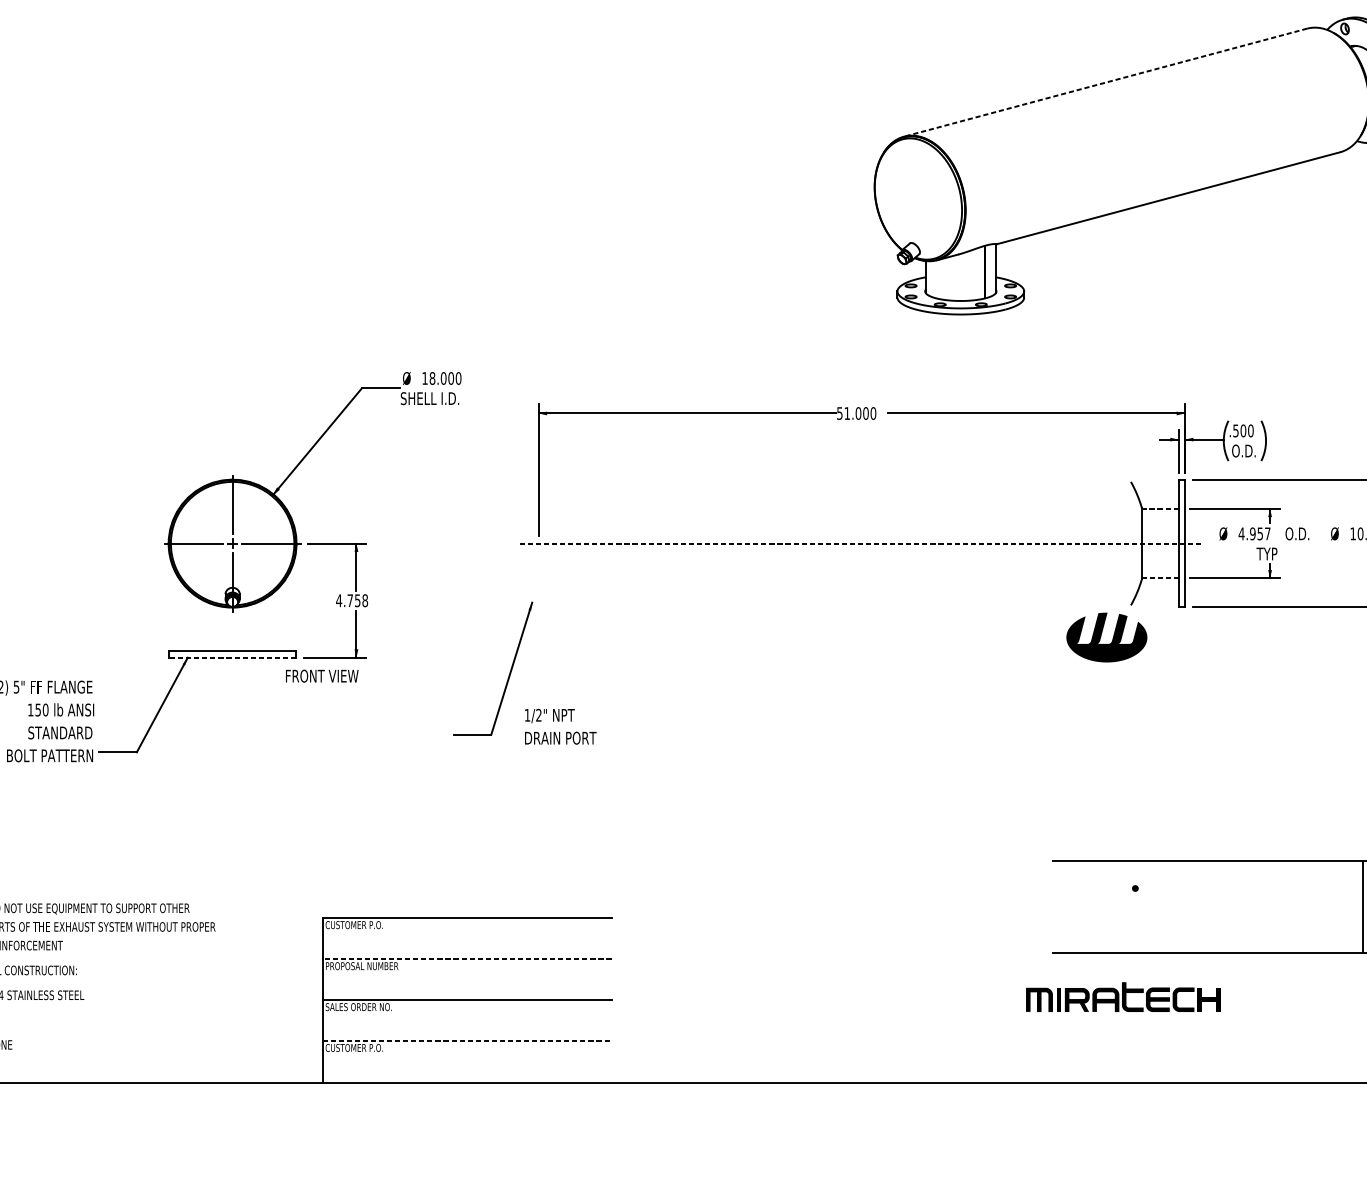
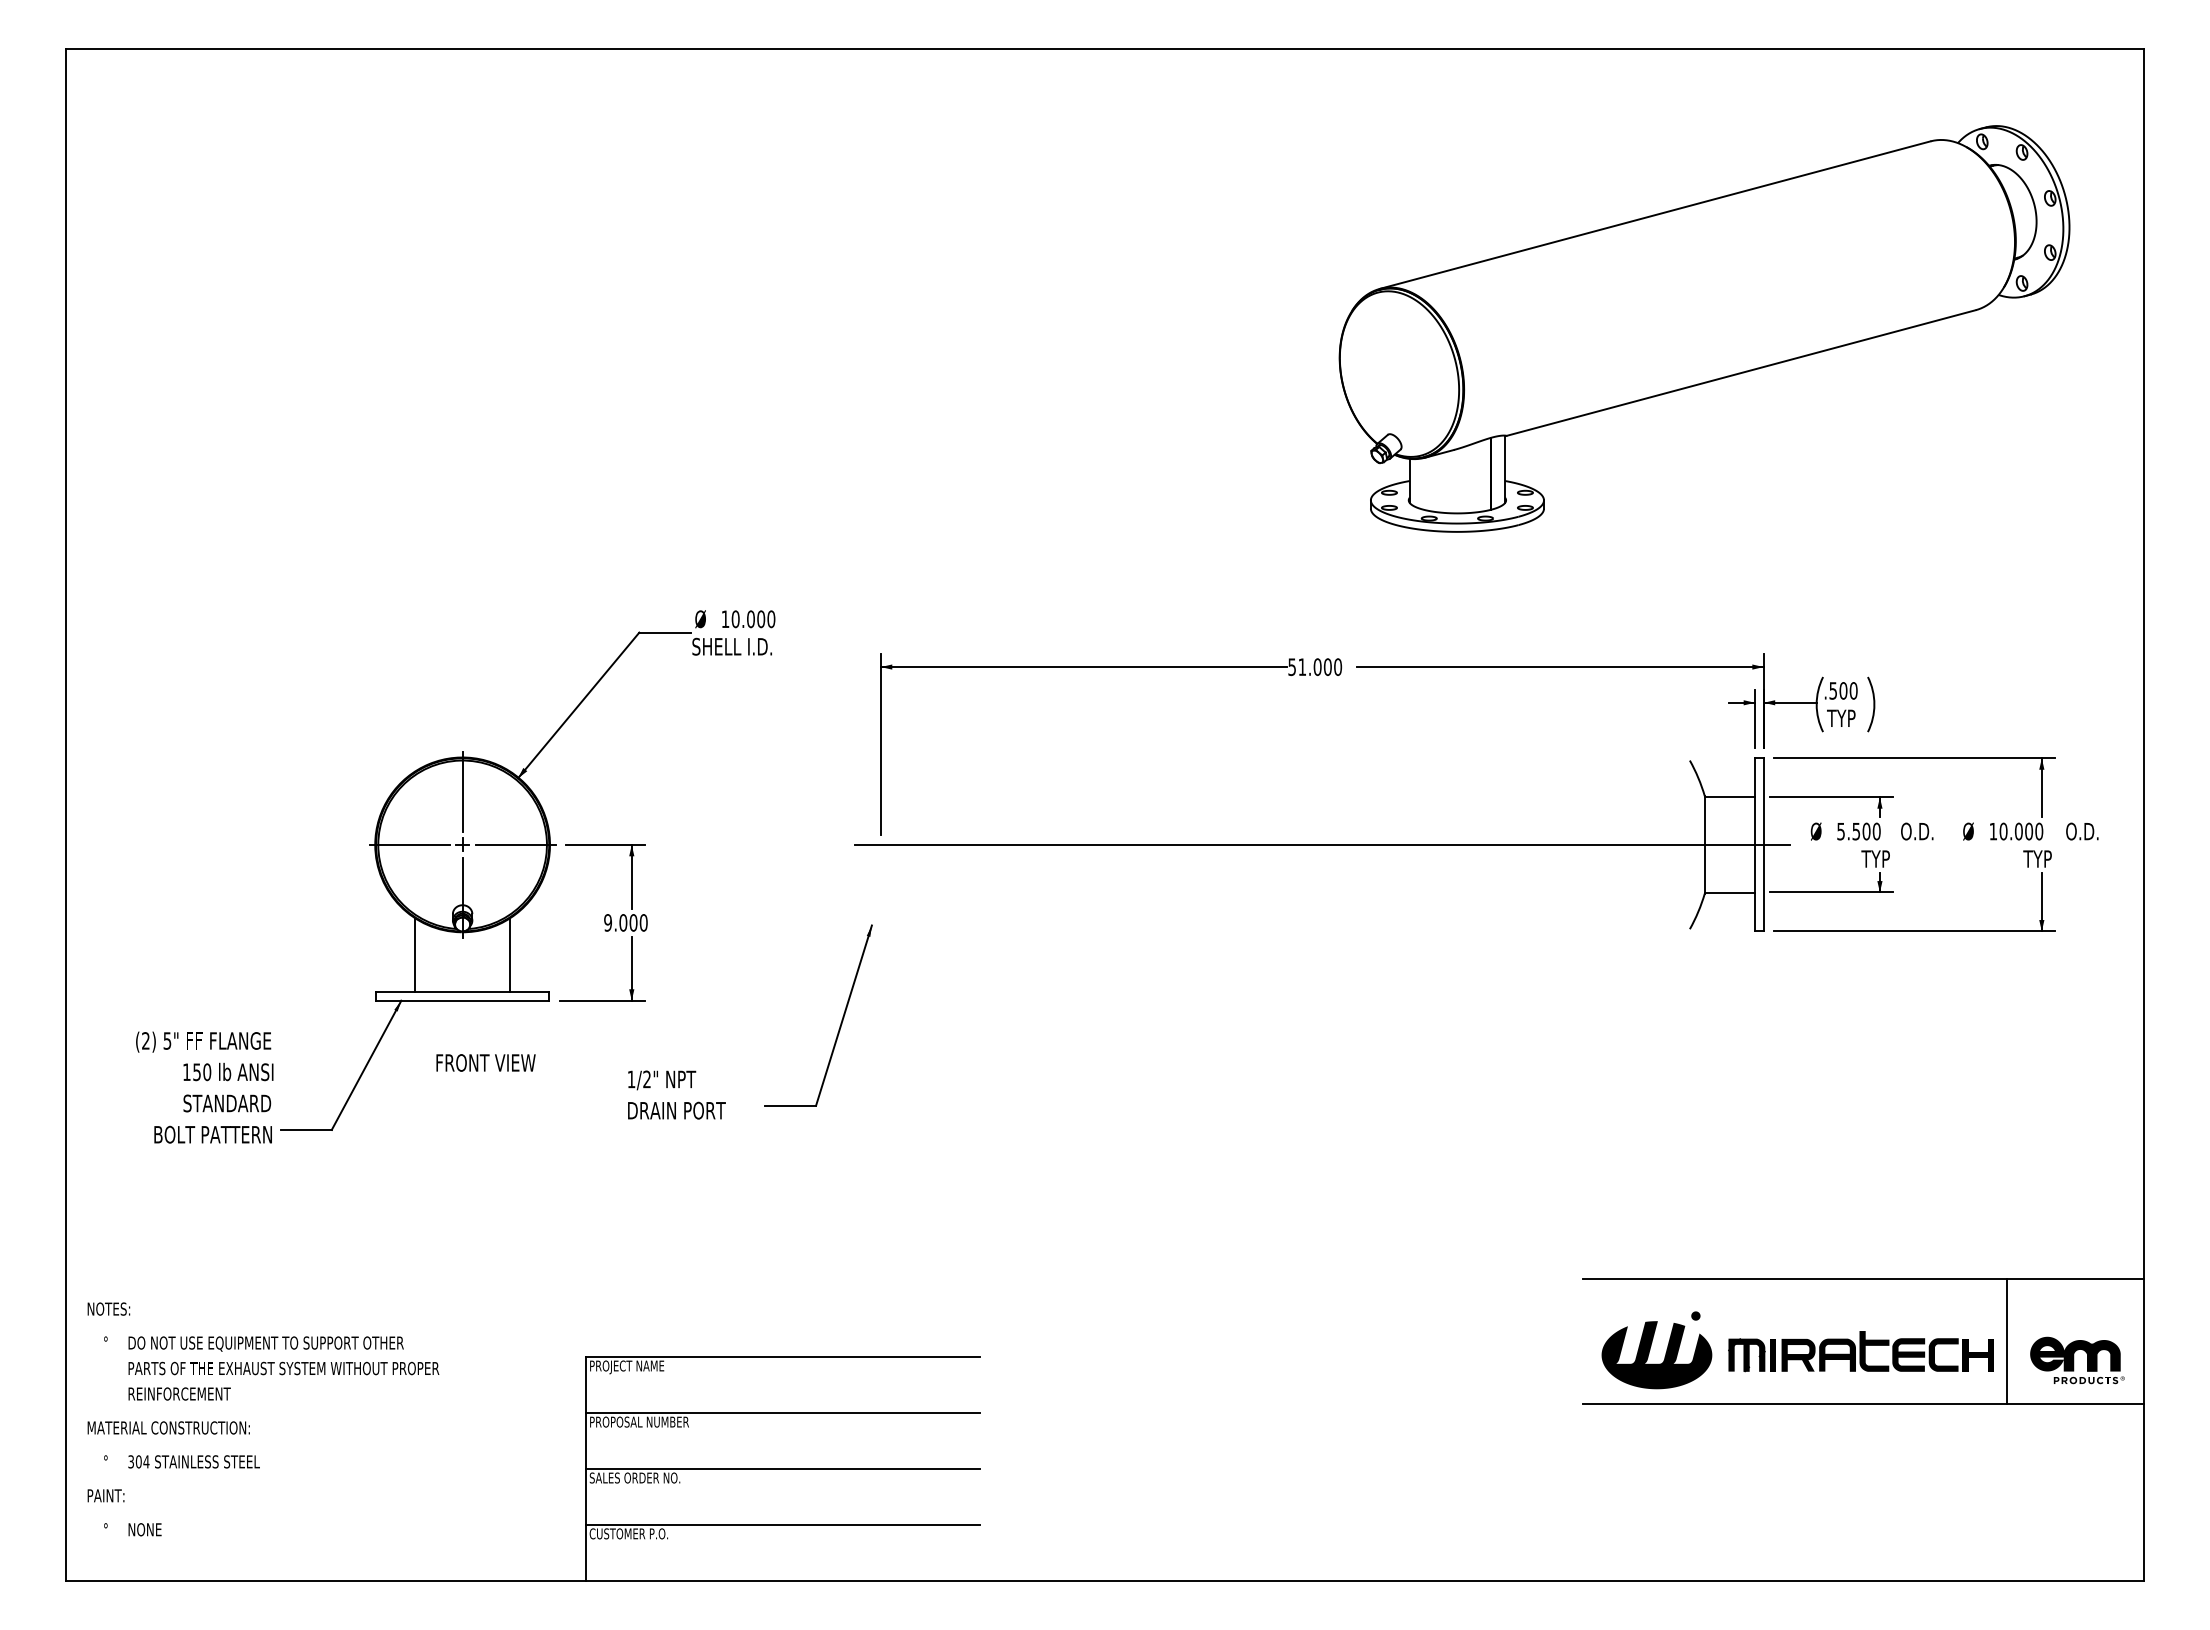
line: (1105, 82) -> (1654, 215), dashed -> solid
text: (432, 377) -> (735, 618), 18.000 -> 10.000
text: (1243, 451) -> (1843, 718), O.D. -> TYP
line: (1159, 508) -> (1729, 797), dashed -> solid
text: (1254, 533) -> (1858, 831), 4.957 -> 5.500
line: (862, 543) -> (1322, 844), dashed -> solid
line: (1160, 578) -> (1730, 892), dashed -> solid
text: (351, 600) -> (625, 922), 4.758 -> 9.000
line: (198, 624) -> (415, 955), added
line: (267, 624) -> (510, 955), added
part: (1101, 637) -> (1649, 1354), moved
line: (232, 657) -> (462, 1000), dashed -> solid
text: (321, 675) -> (485, 1062), moved
text: (560, 726) -> (676, 1094), moved
text: (354, 926) -> (628, 1367), CUSTOMER P.O. -> PROJECT NAME
line: (466, 959) -> (782, 1412), dashed -> solid
part: (1122, 997) -> (1860, 1351), moved
line: (467, 1041) -> (783, 1524), dashed -> solid

